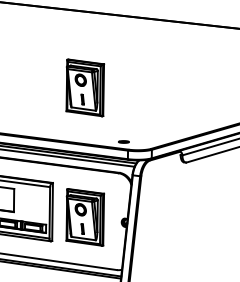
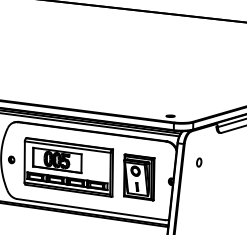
part: (85, 88) -> (139, 72), removed
part: (159, 199) -> (199, 162), added

